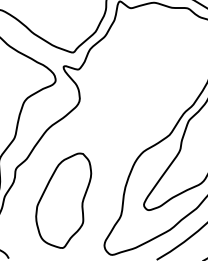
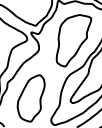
part: (149, 82) -> (73, 40), added

